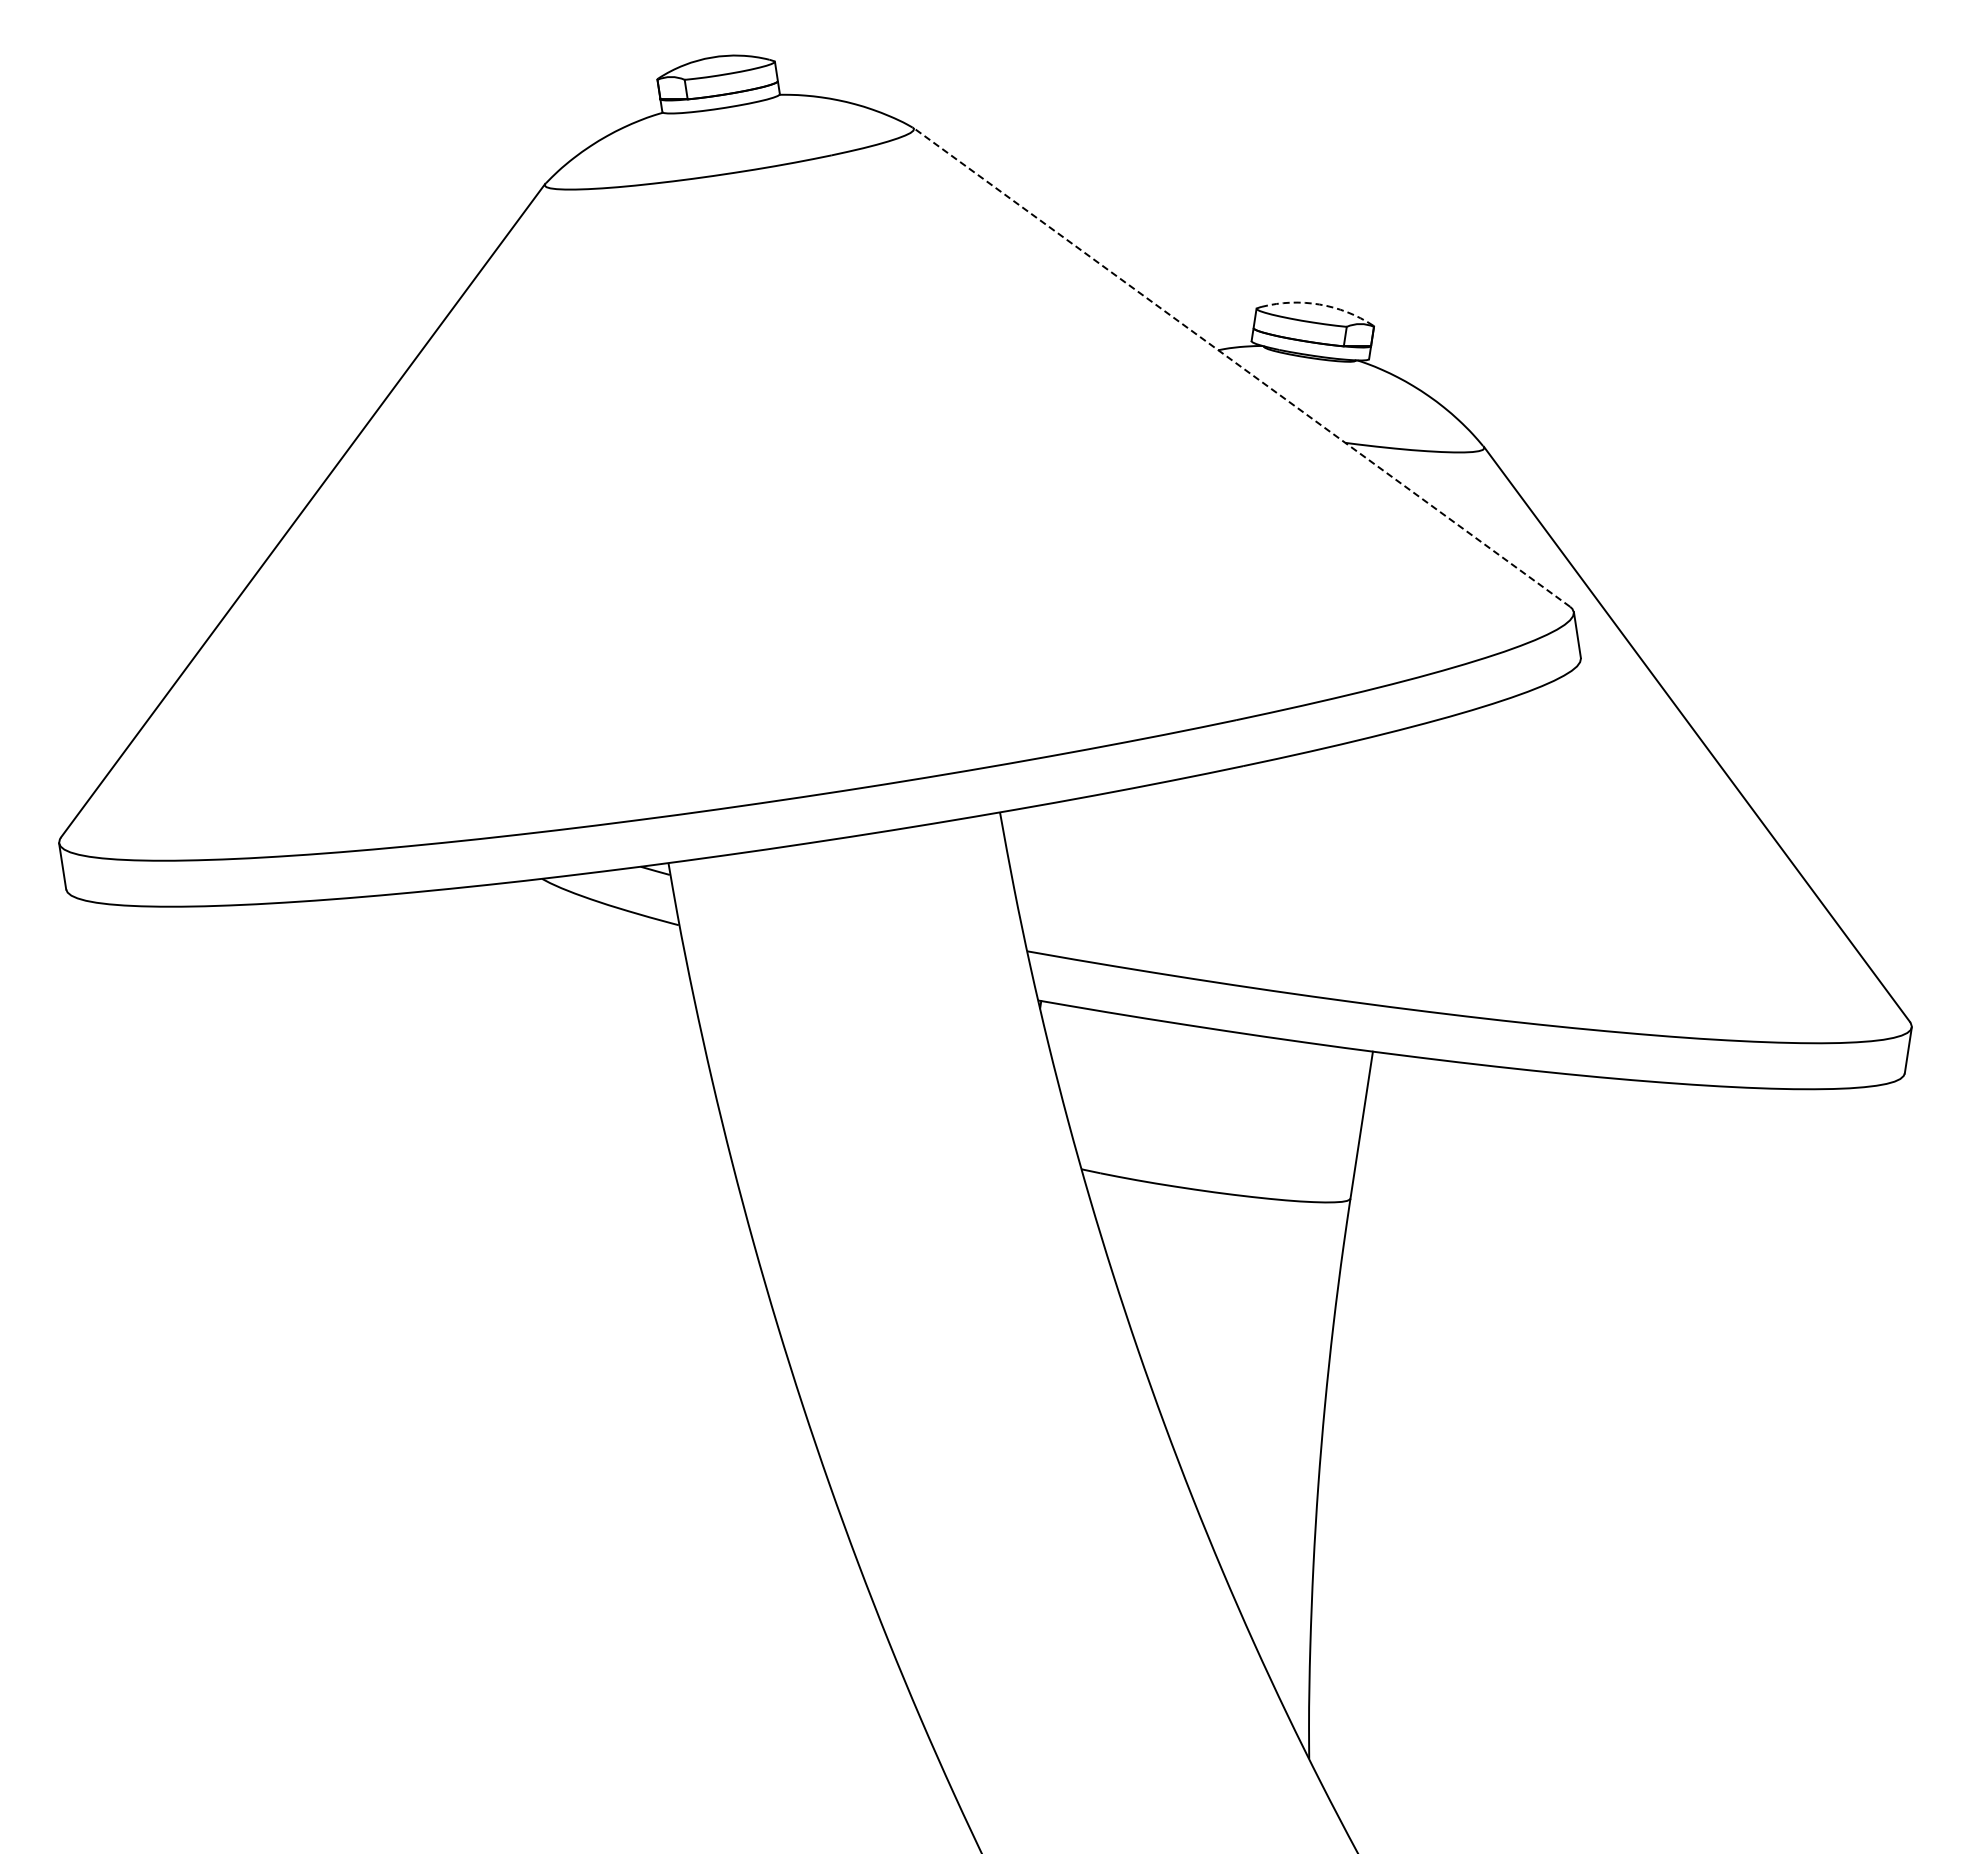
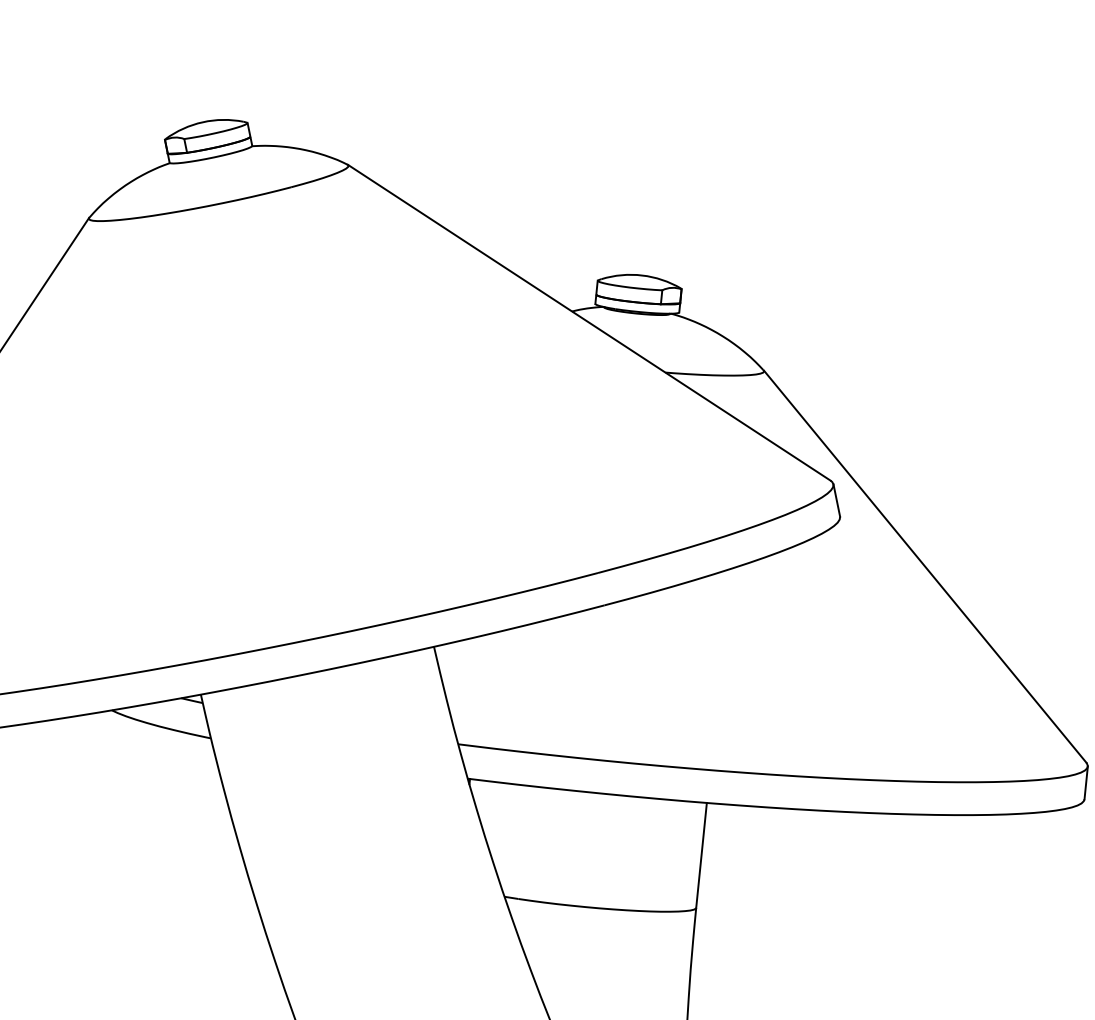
arc: (1319, 304) -> (642, 275), dashed -> solid
line: (1241, 367) -> (589, 322), dashed -> solid

